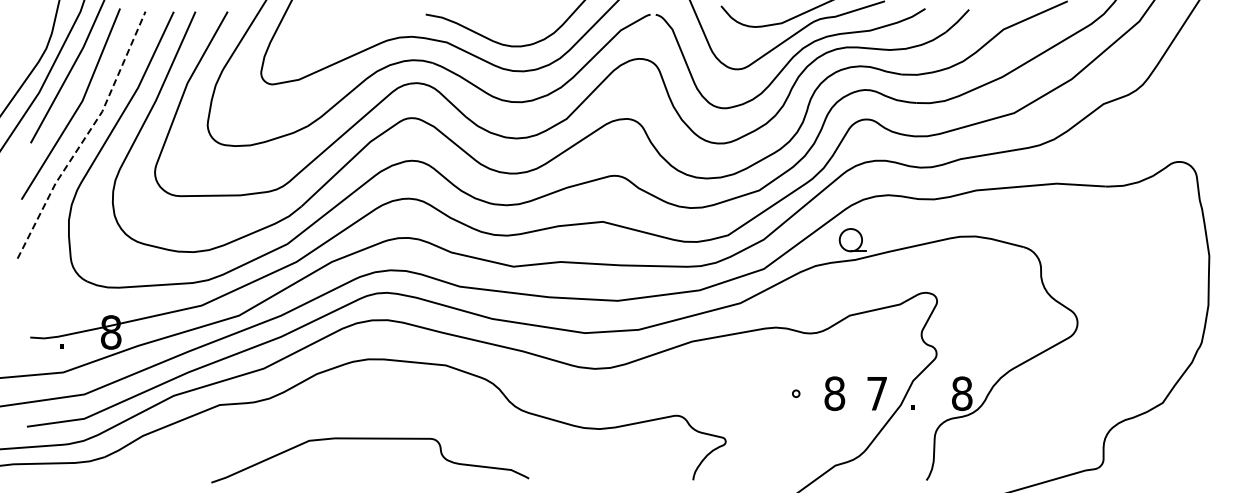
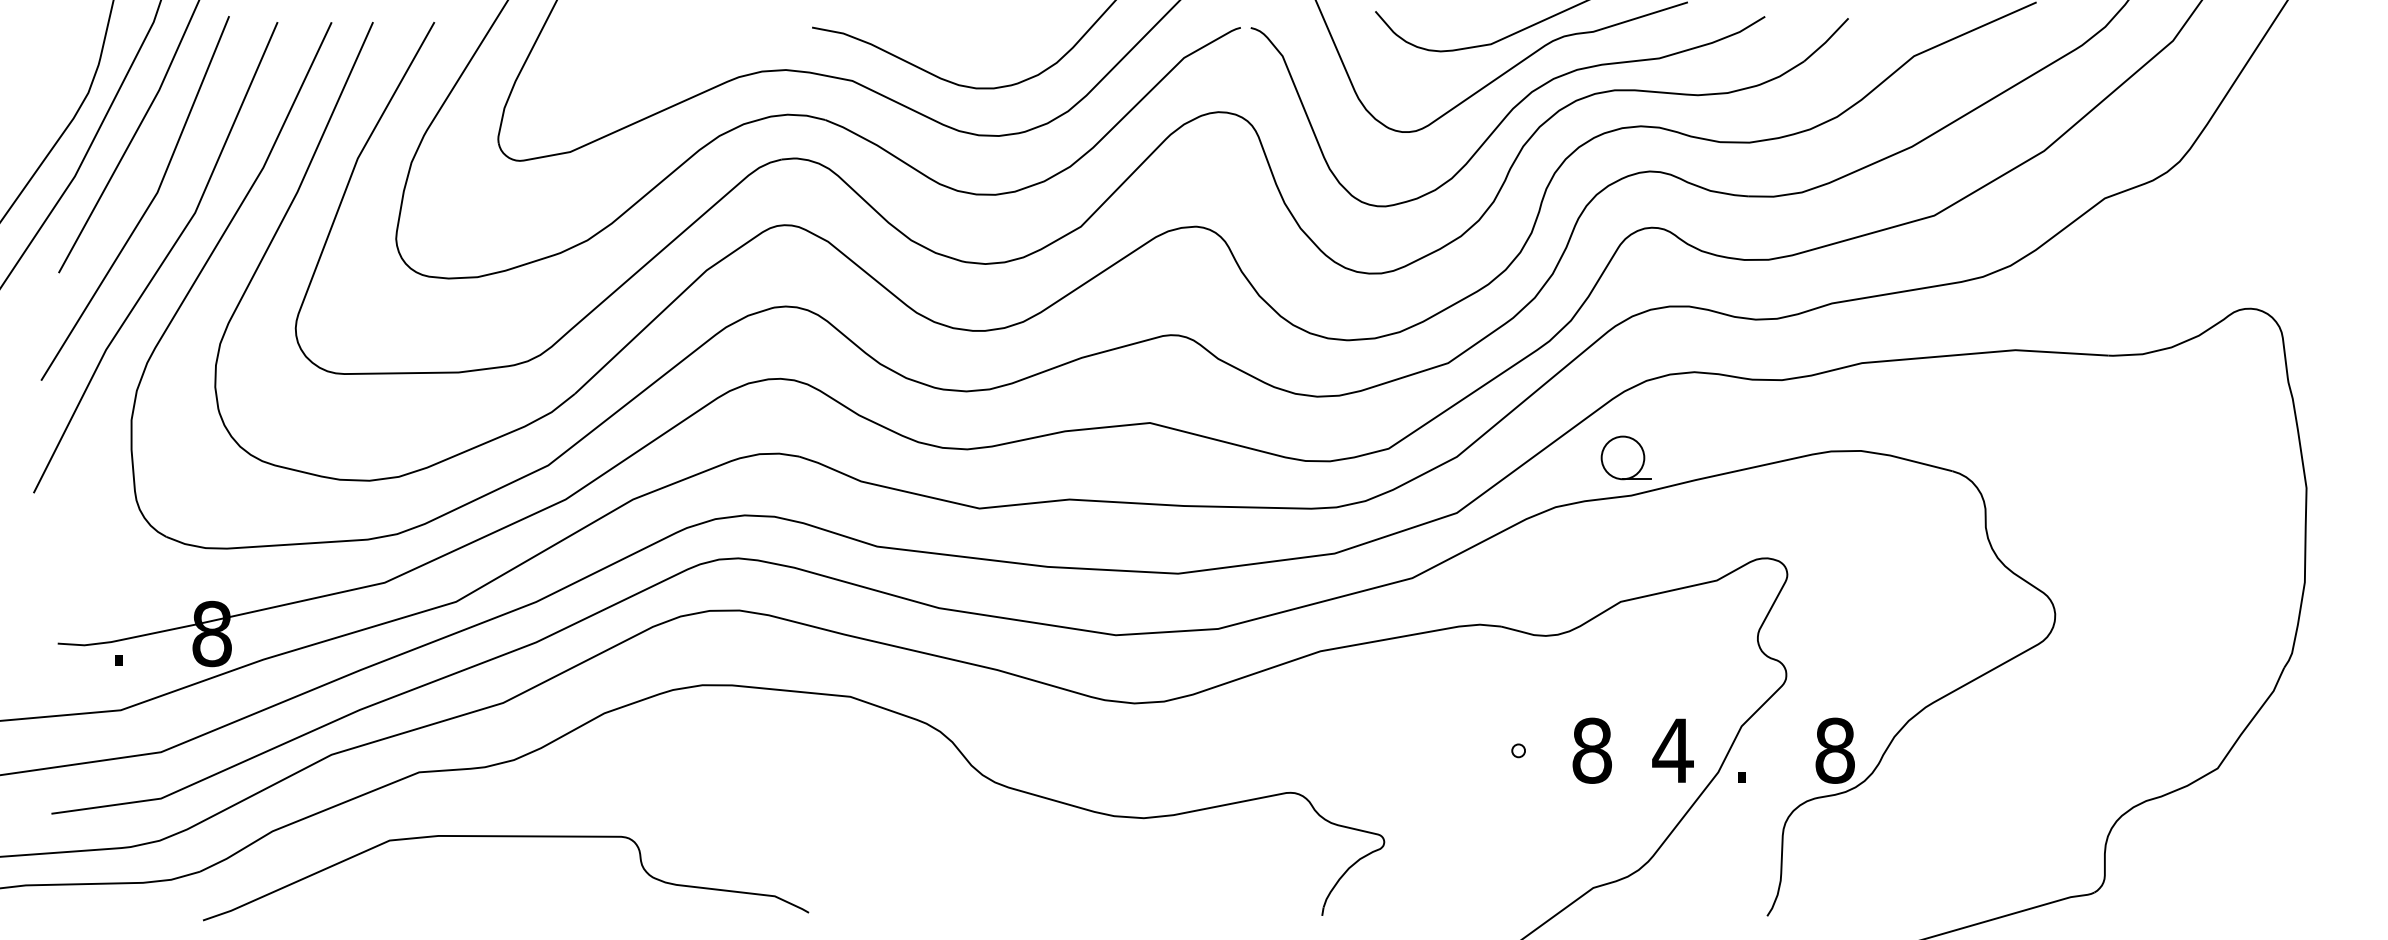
line: (85, 137) -> (163, 262), dashed -> solid
text: (877, 393) -> (1673, 750), 7 -> 4
curve: (370, 439) -> (506, 838), moved

